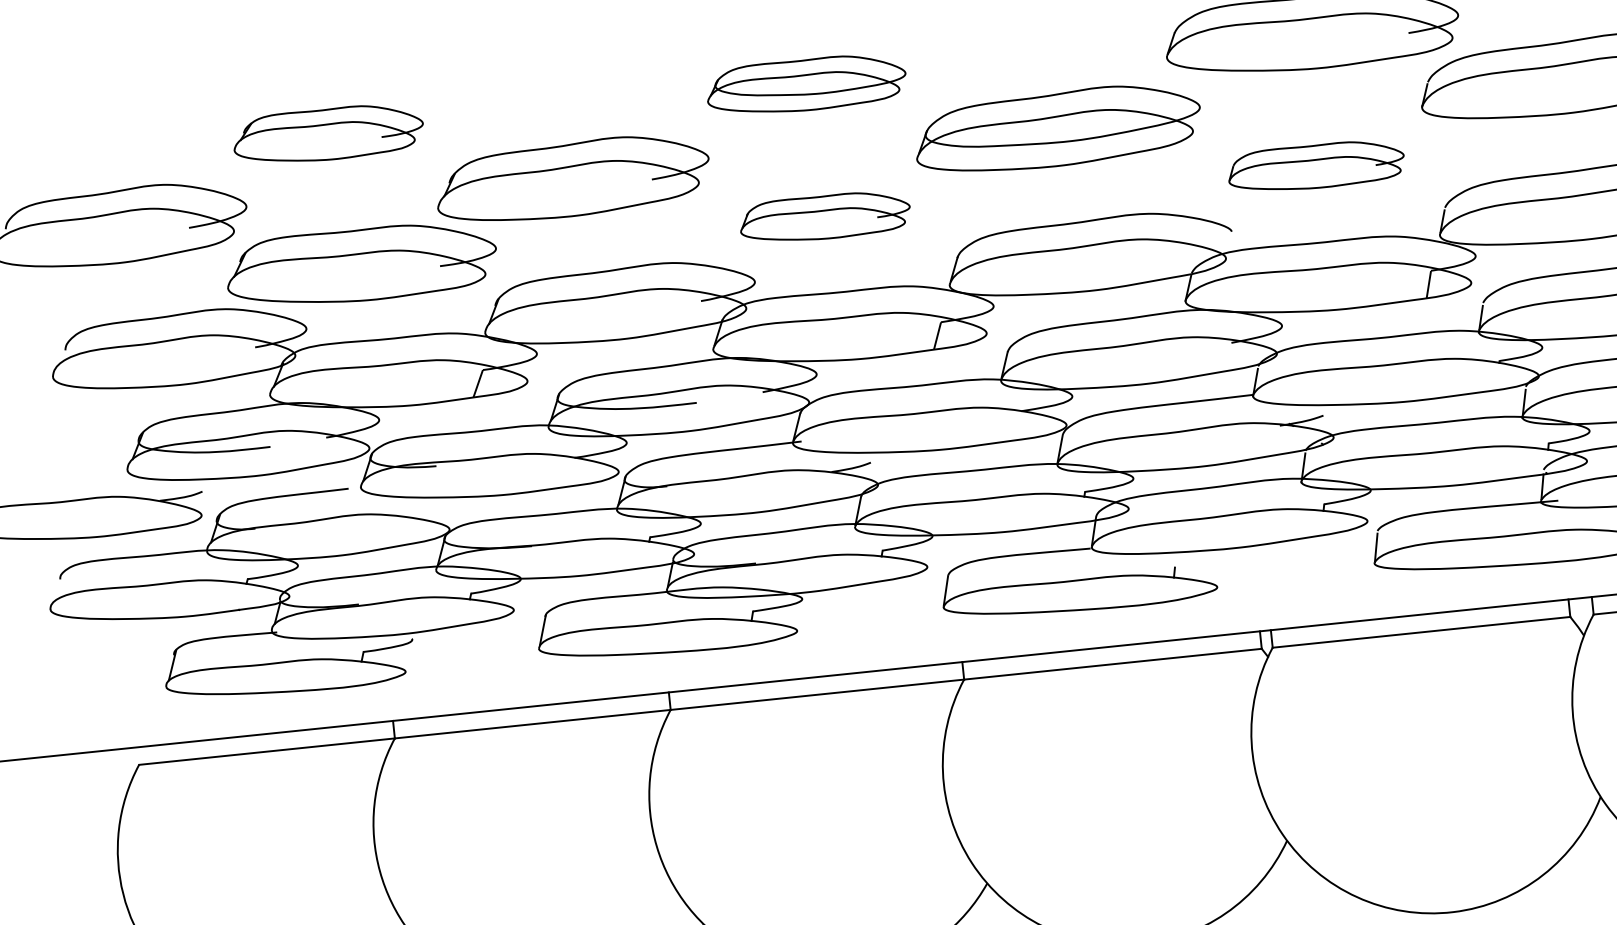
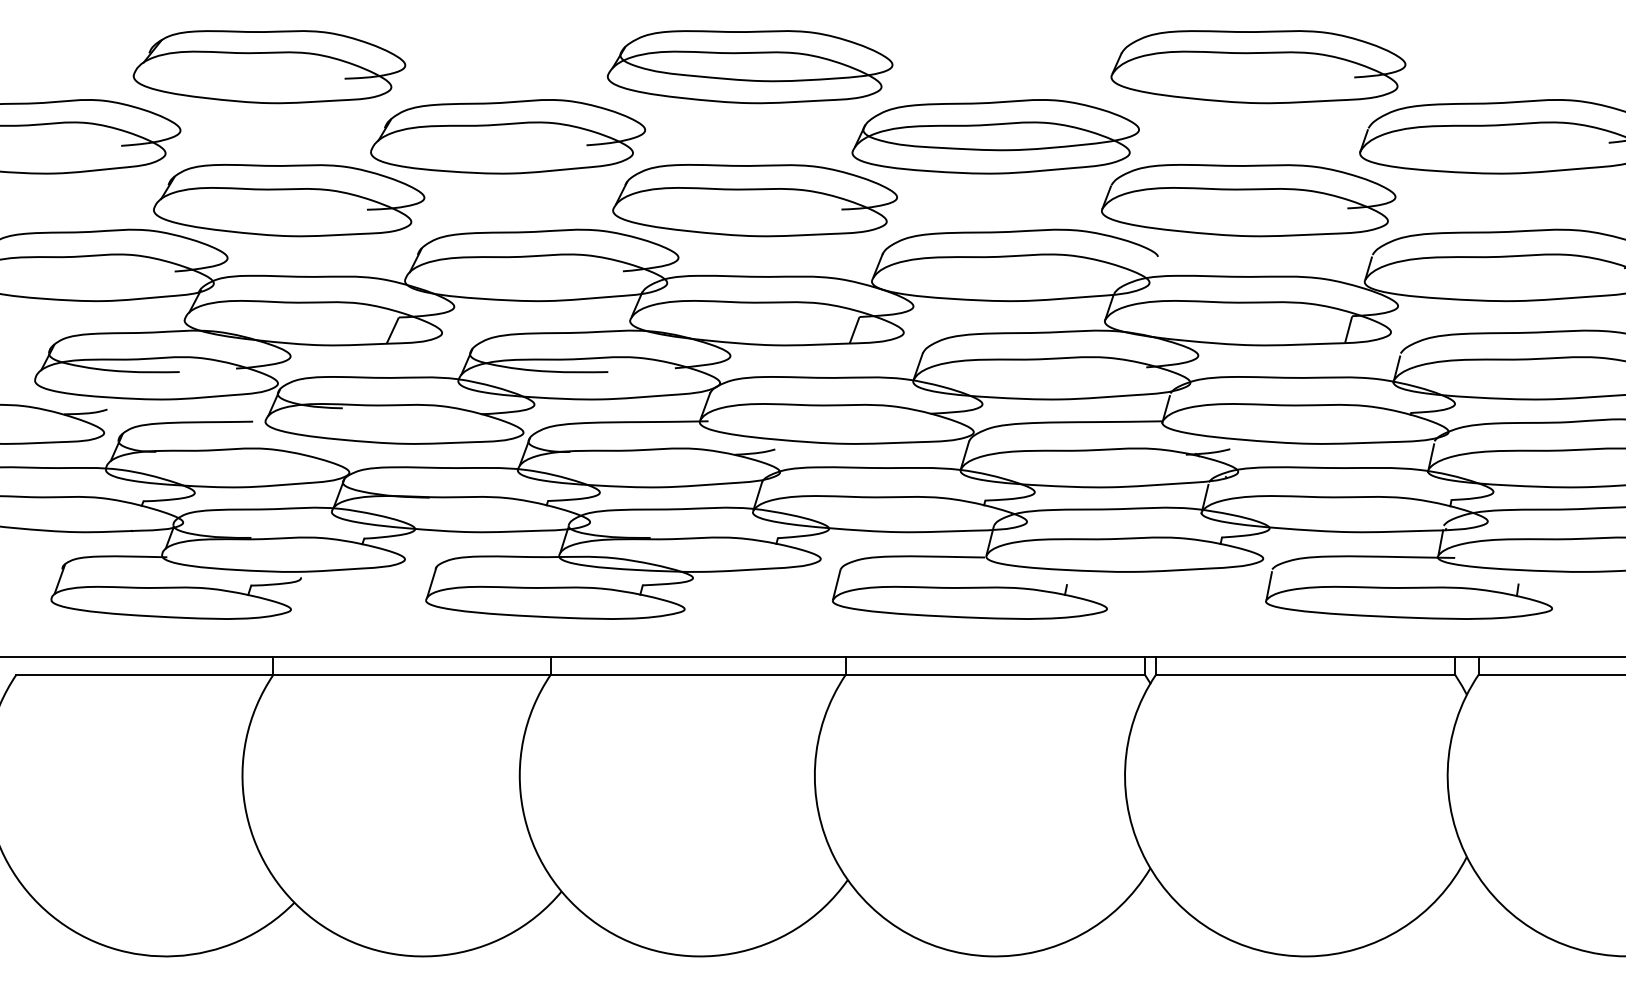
part: (805, 85) -> (749, 67), size x1.43
part: (328, 134) -> (269, 67), size x1.43
part: (1315, 166) -> (1248, 200), size x1.67
part: (824, 217) -> (754, 200), size x1.67

